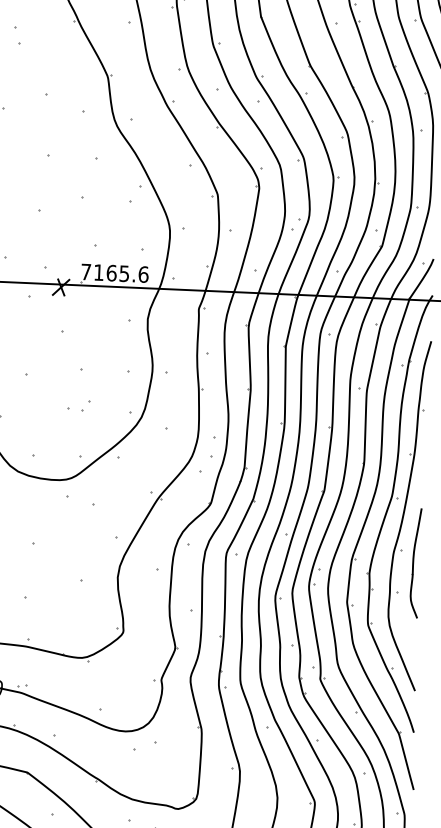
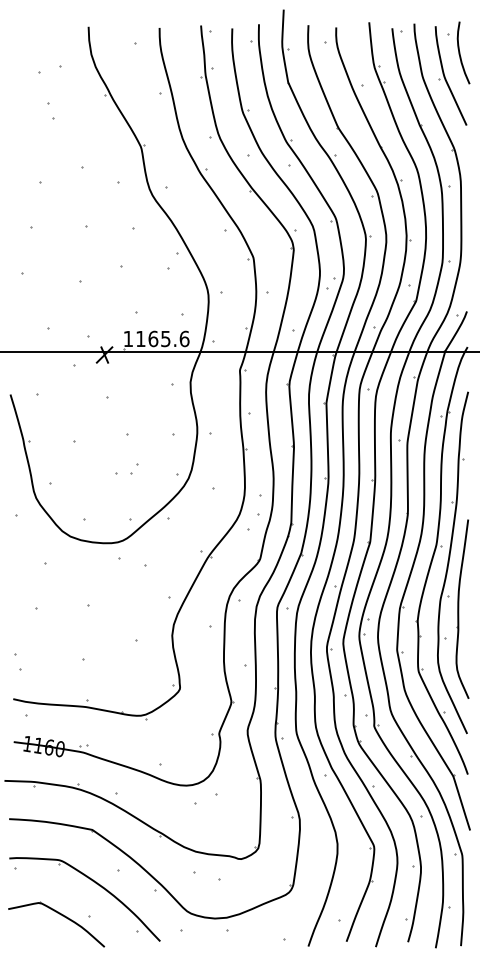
text: (85, 271) -> (127, 338), 7165.6 -> 1165.6
part: (415, 562) -> (462, 608), size x1.67

